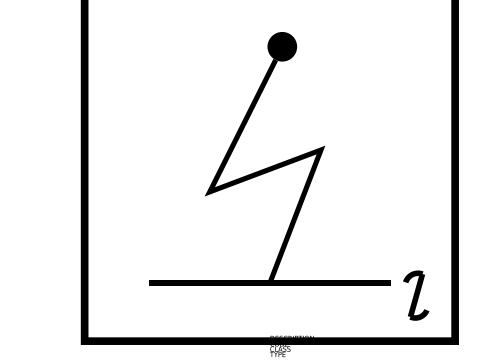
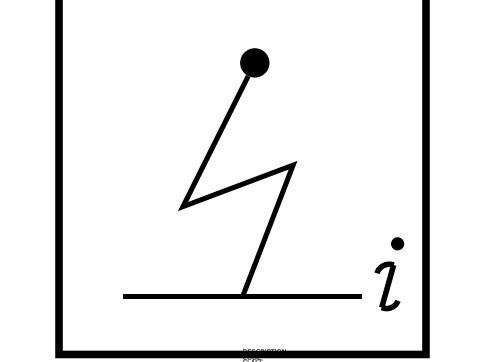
part: (426, 229) -> (397, 243), added
curve: (416, 295) -> (387, 286), moved

